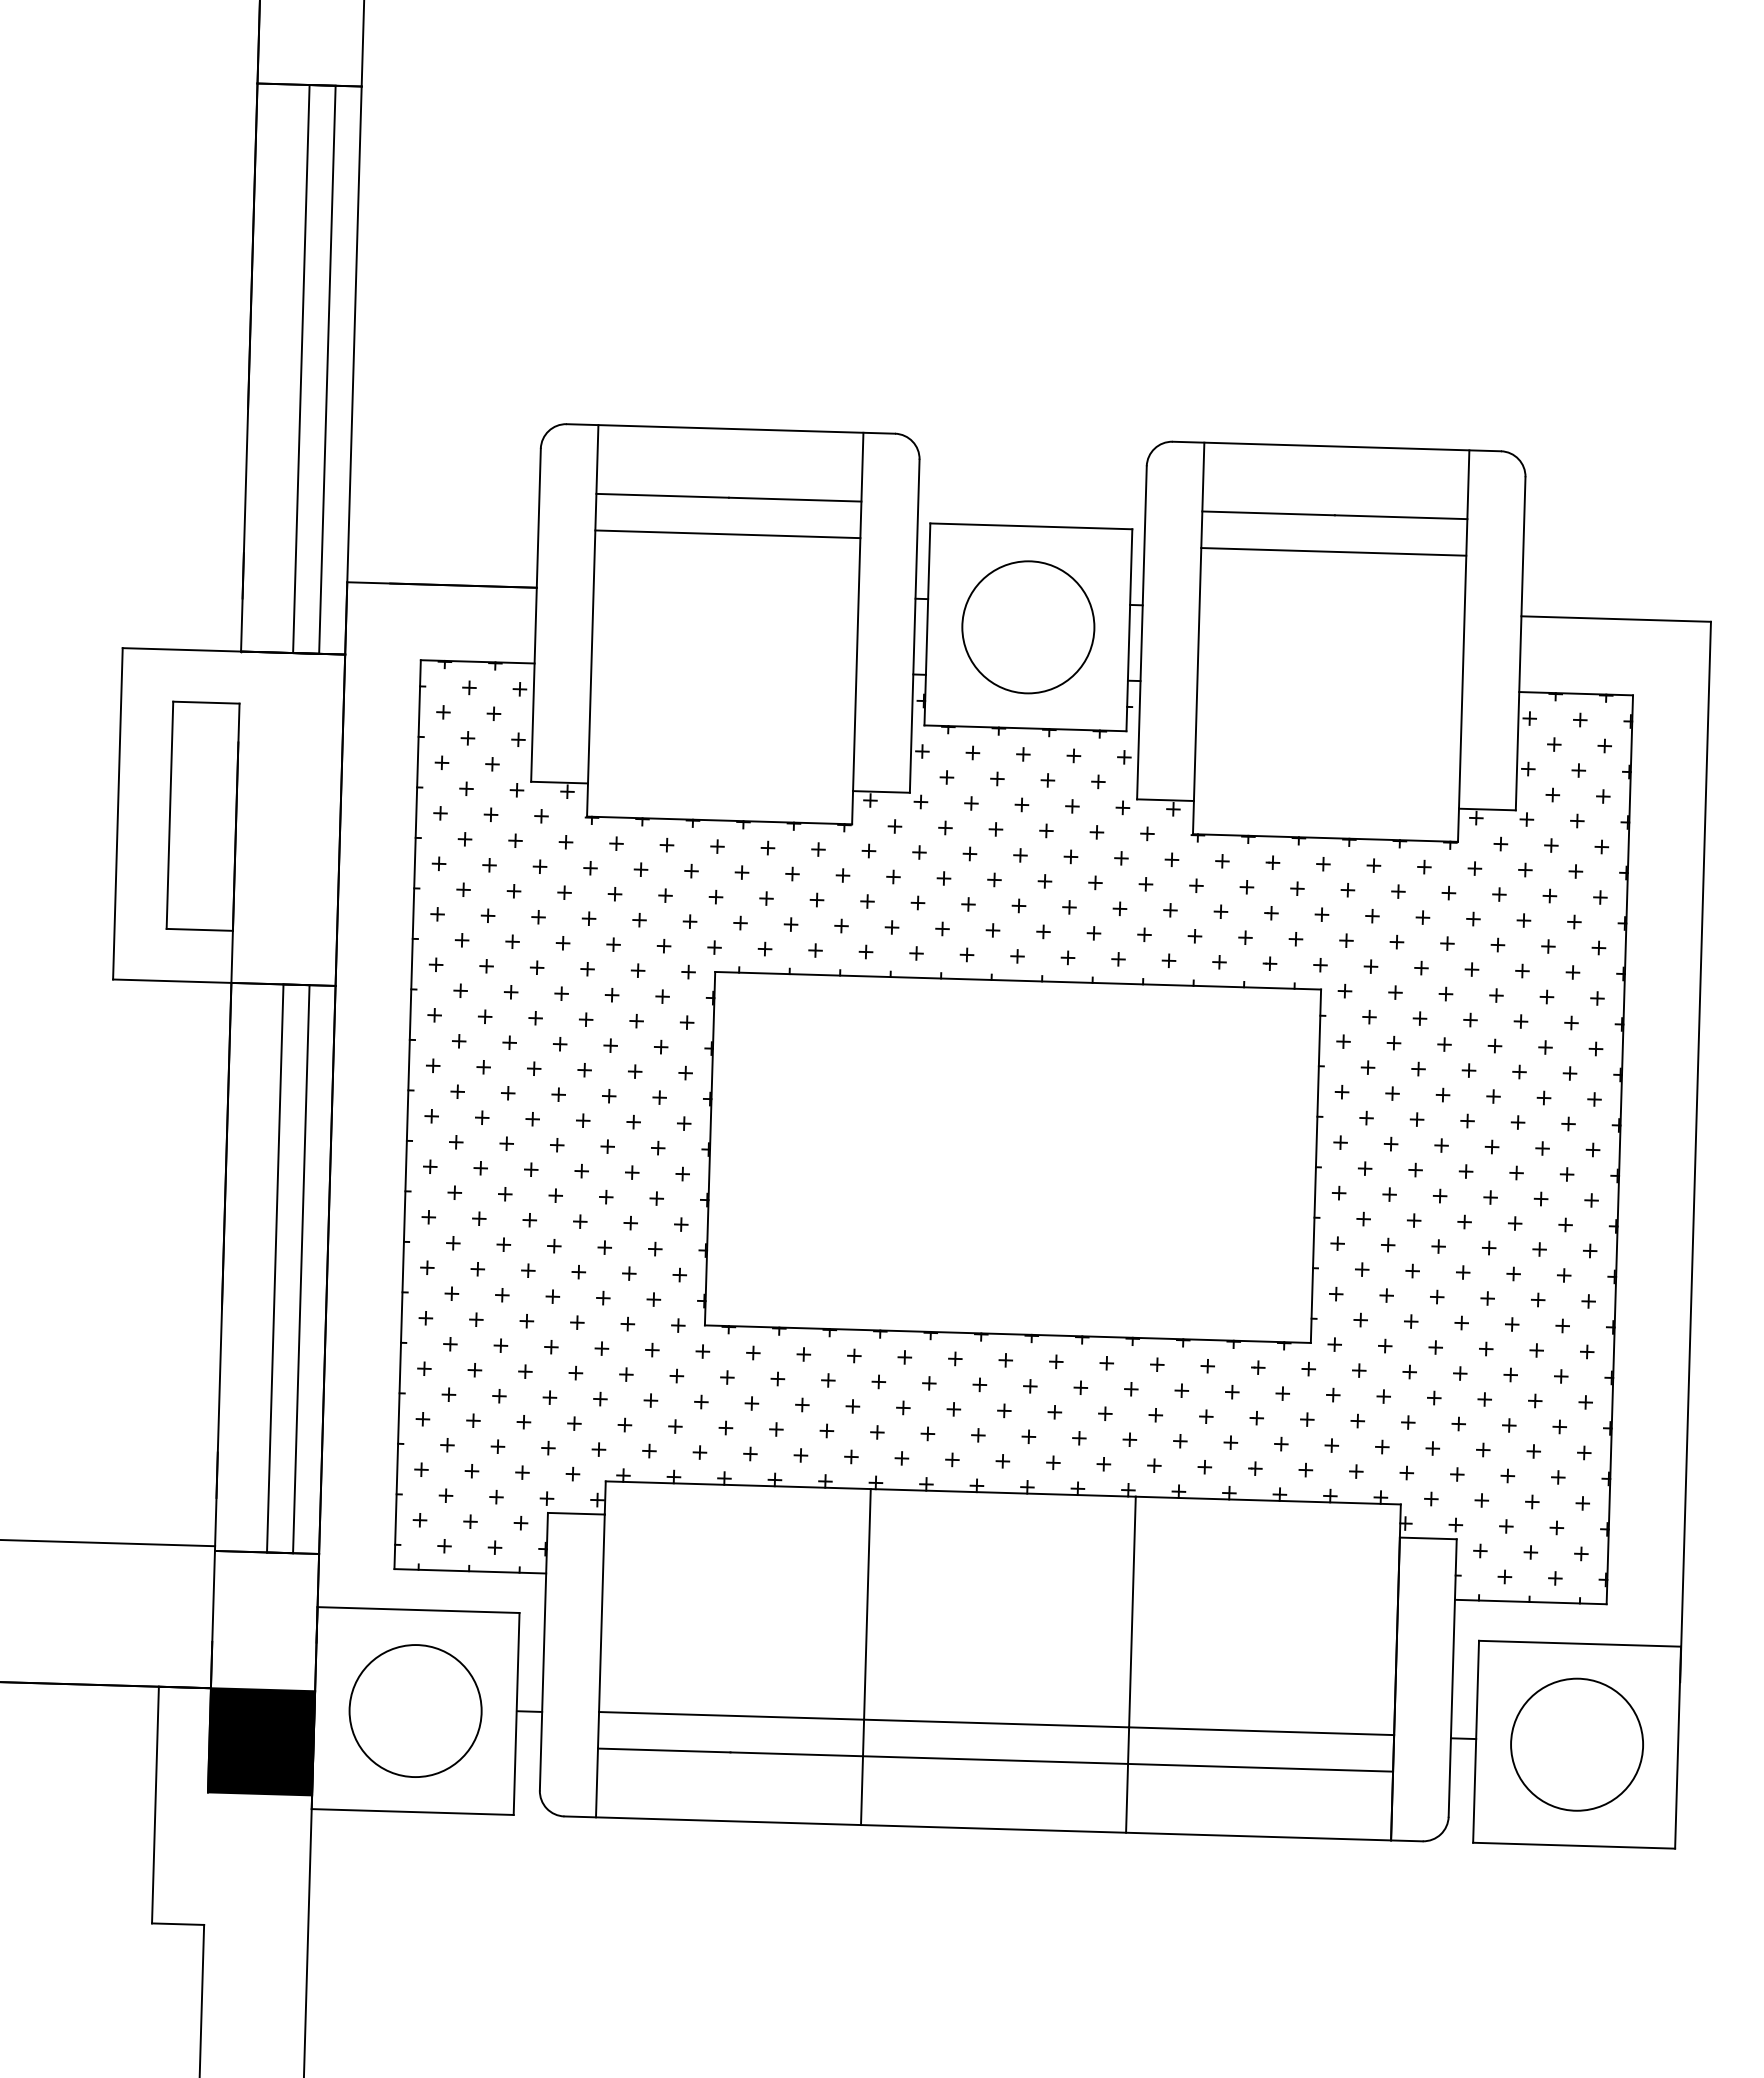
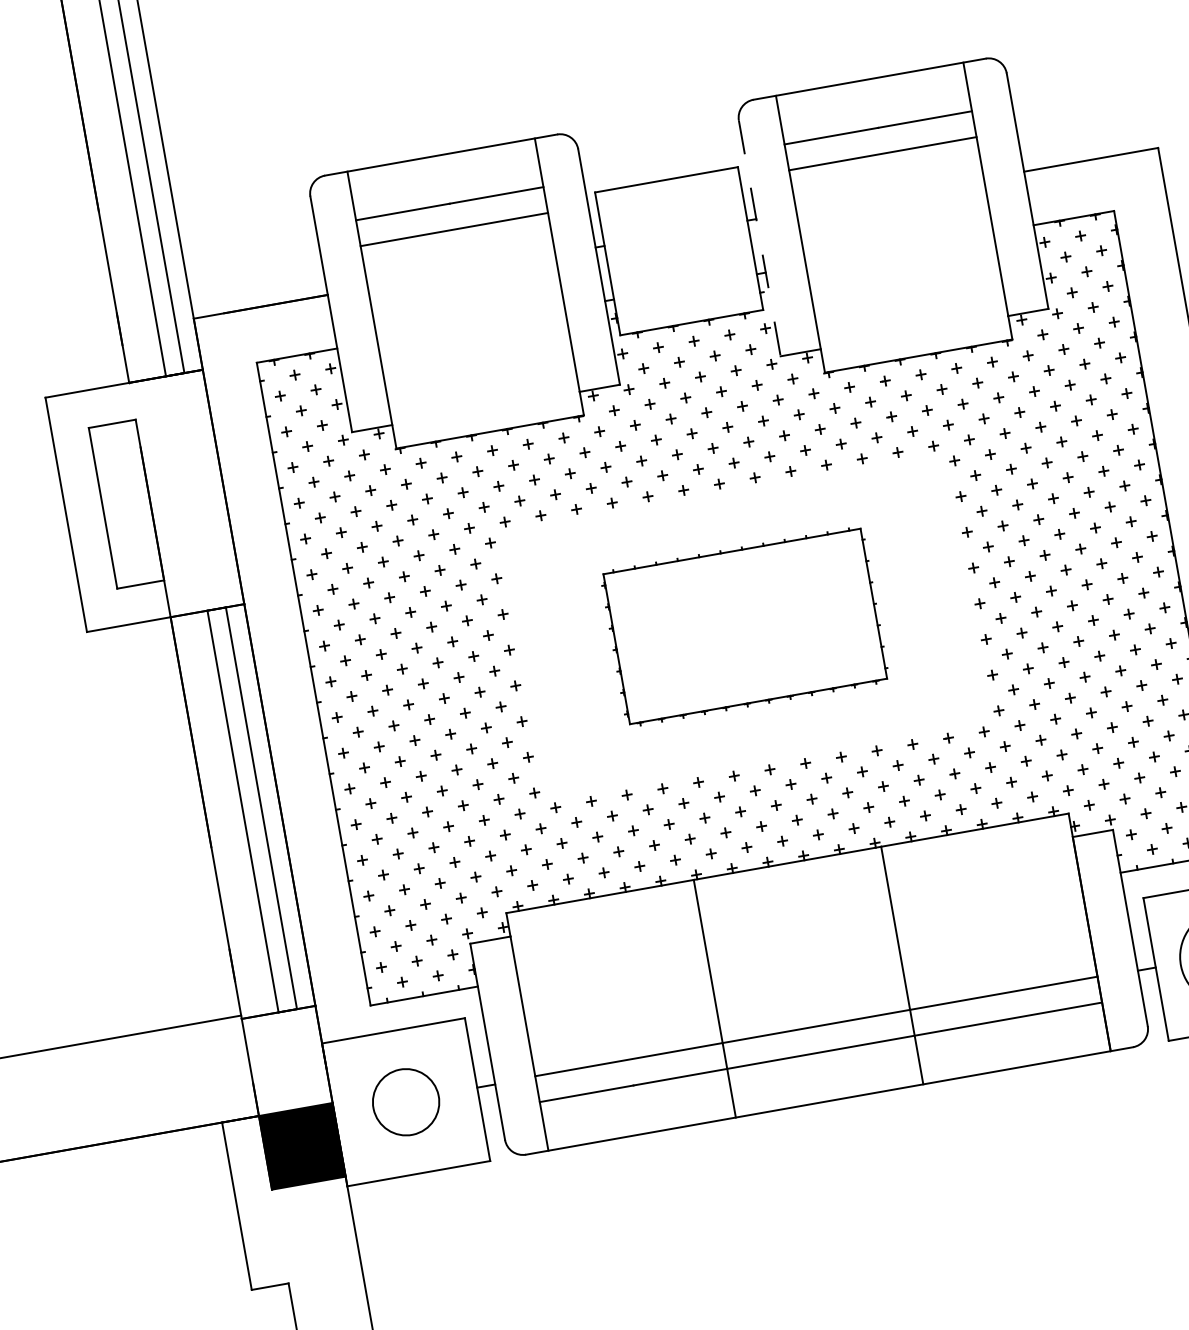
part: (1028, 627) -> (679, 251), removed
line: (1141, 632) -> (759, 238), solid -> dashed
part: (1011, 1158) -> (744, 627), size x0.6
part: (415, 1710) -> (405, 1101), size x0.7

